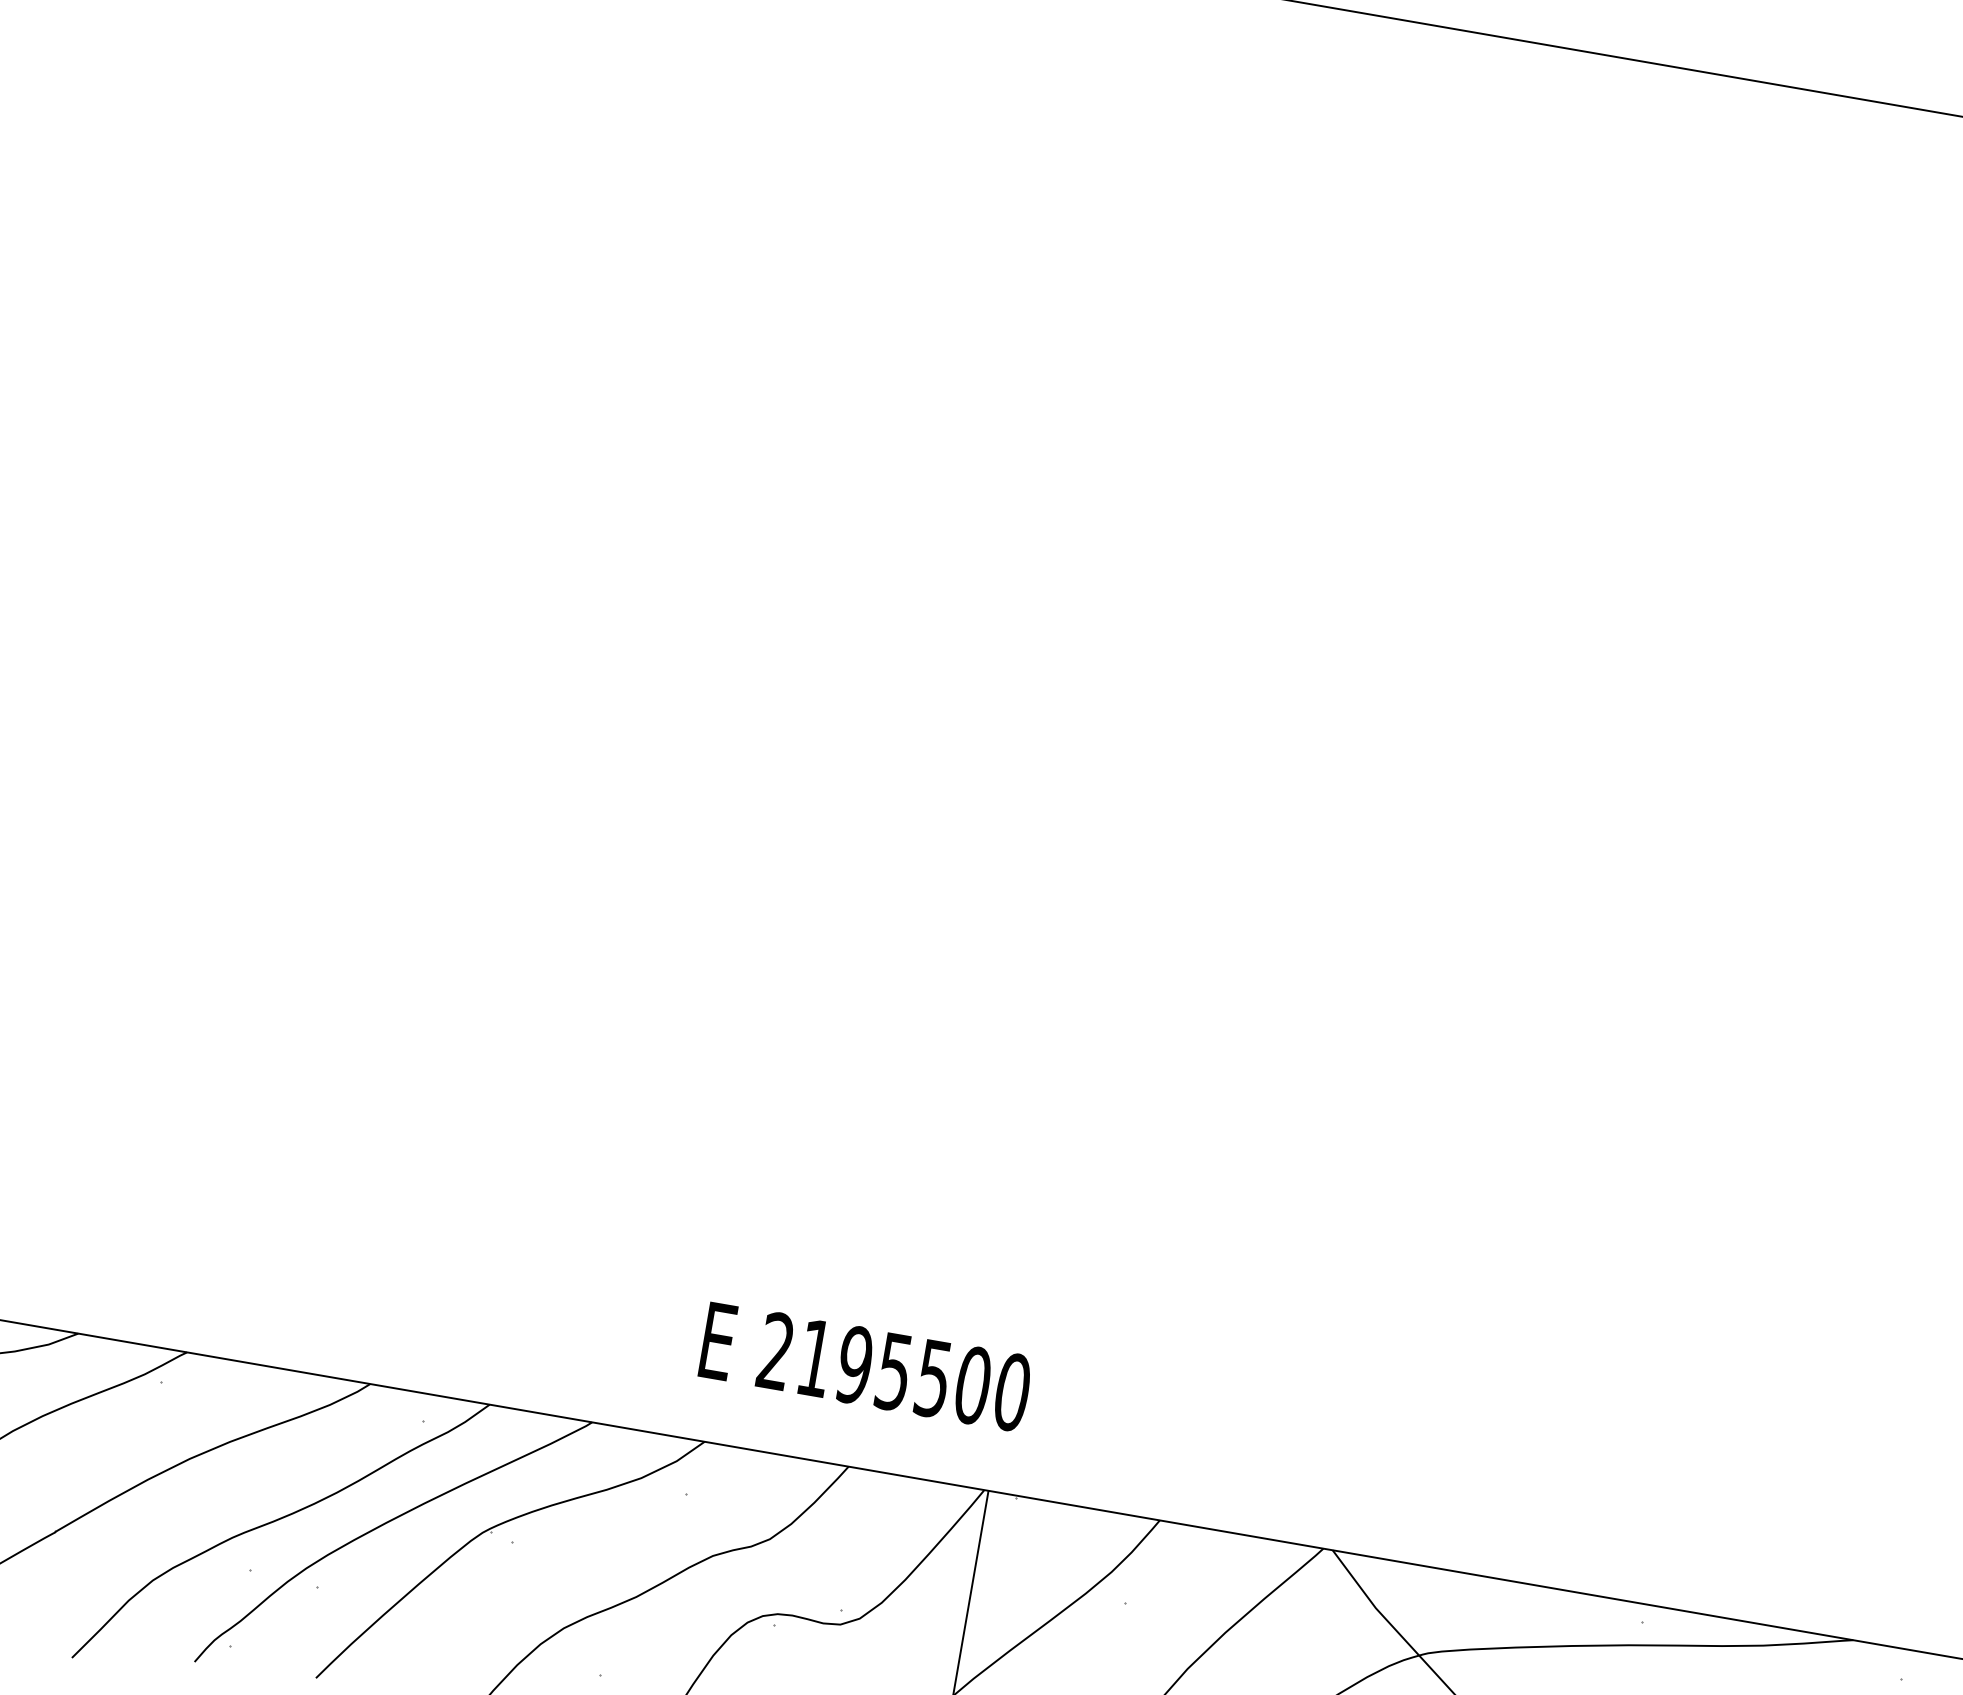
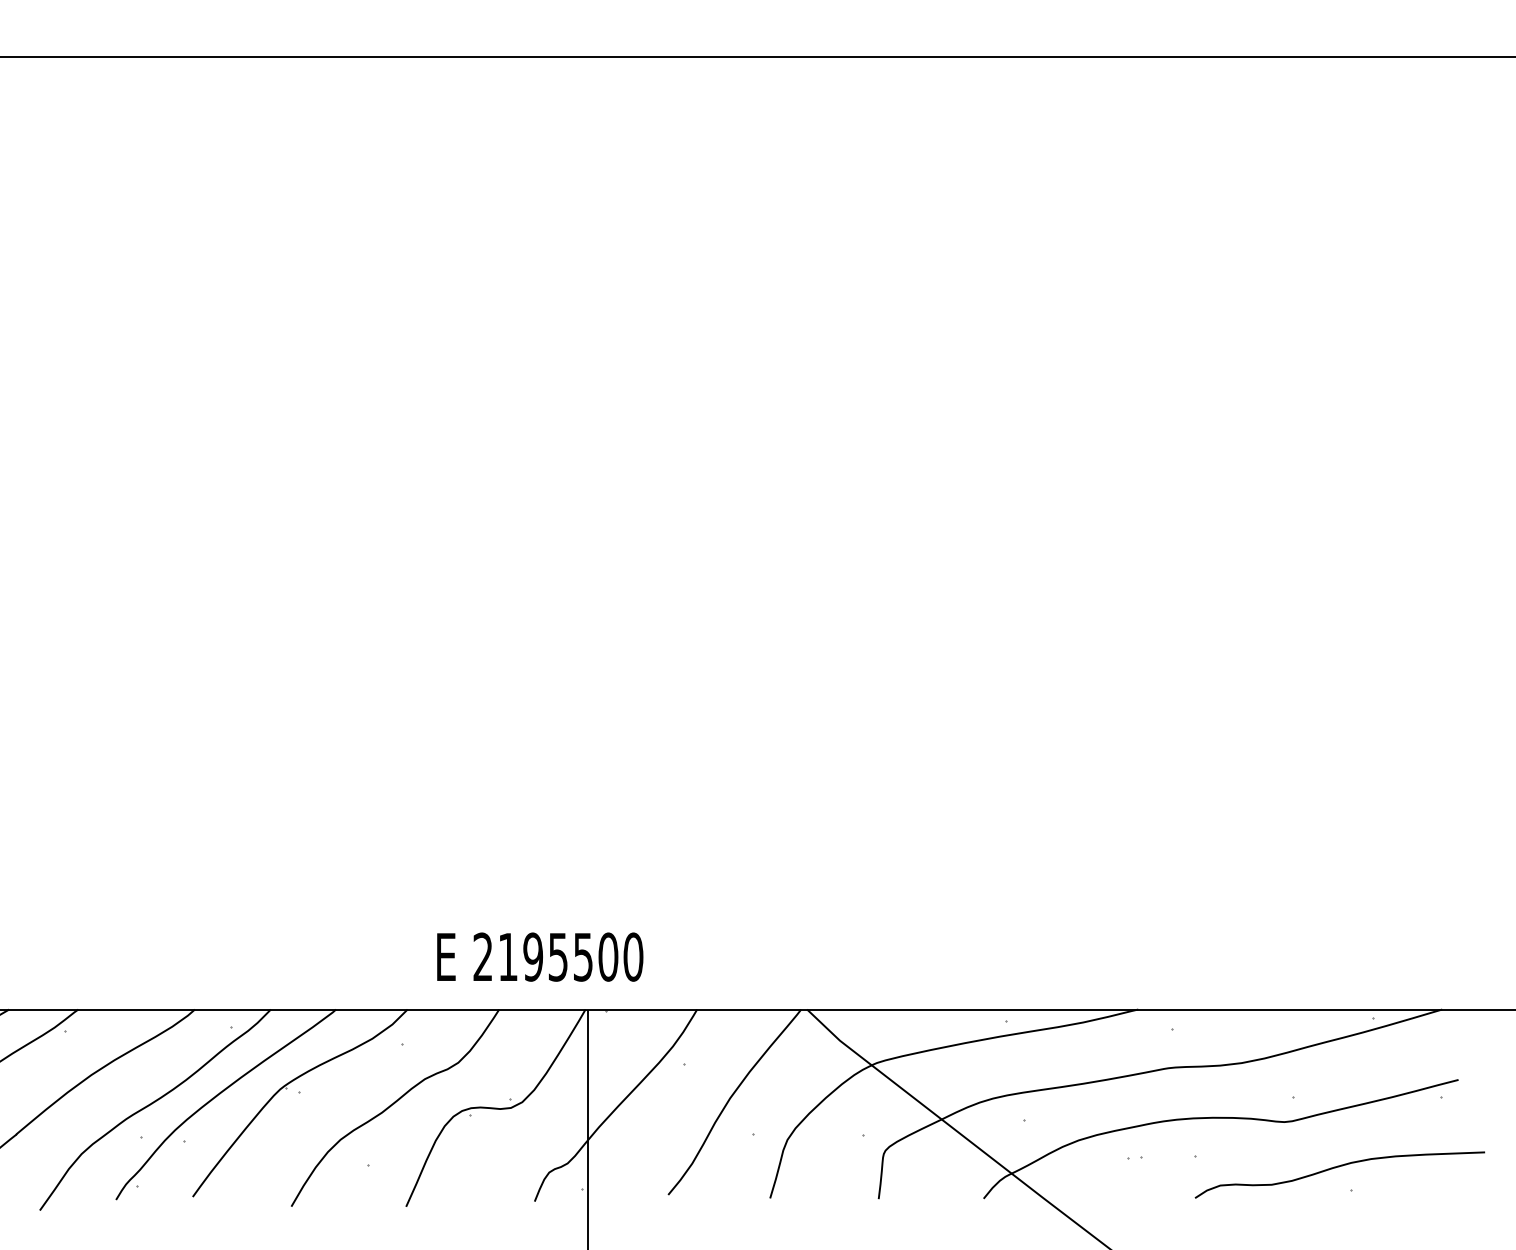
text: (866, 1366) -> (540, 956), moved

